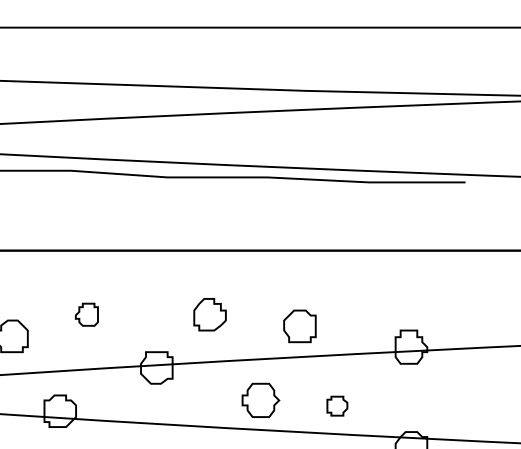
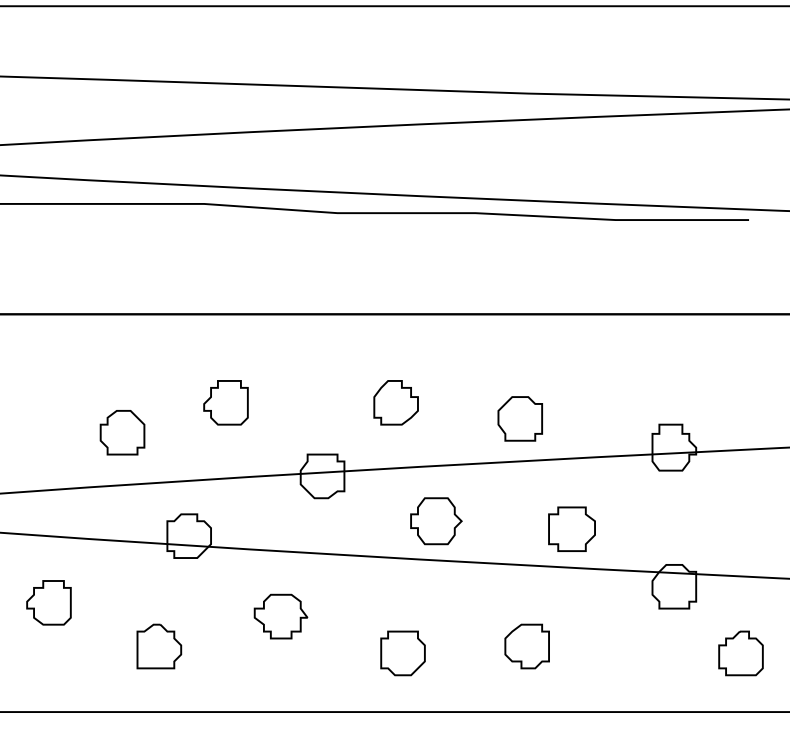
part: (86, 314) -> (225, 402), size x1.43
part: (261, 400) -> (436, 521), moved
part: (337, 405) -> (571, 528), size x1.67

